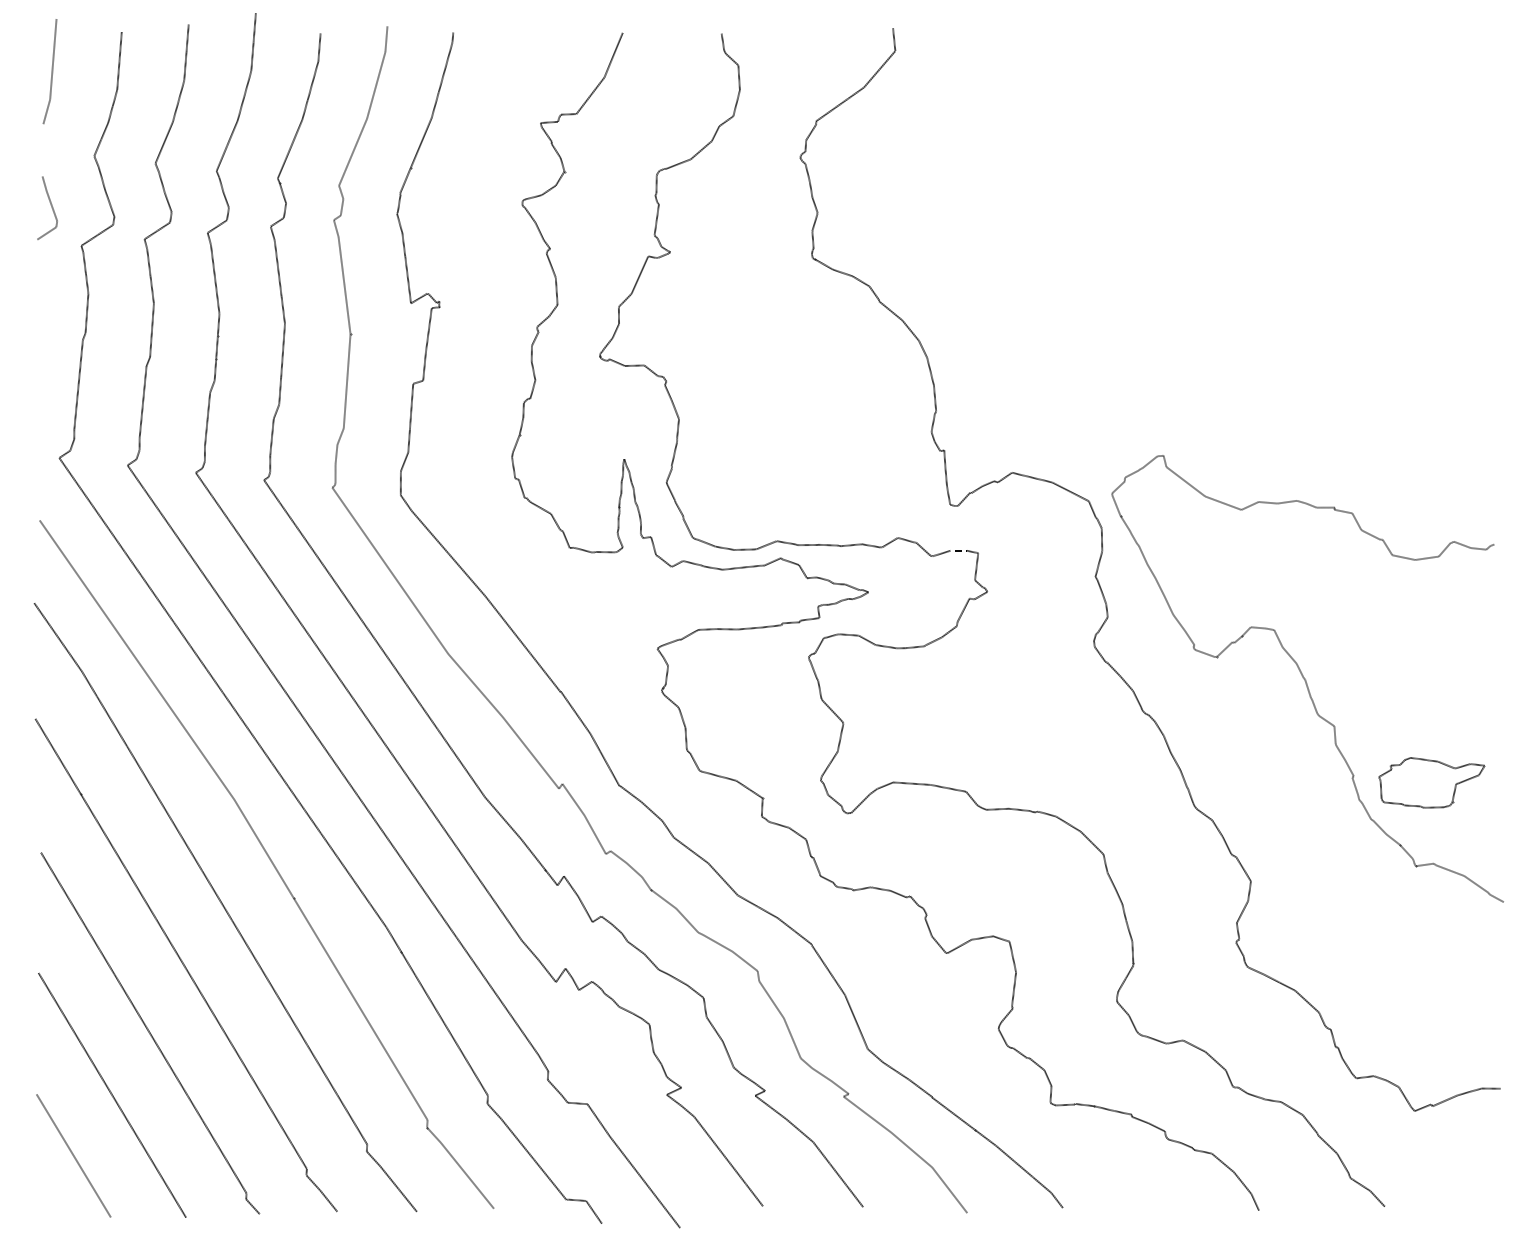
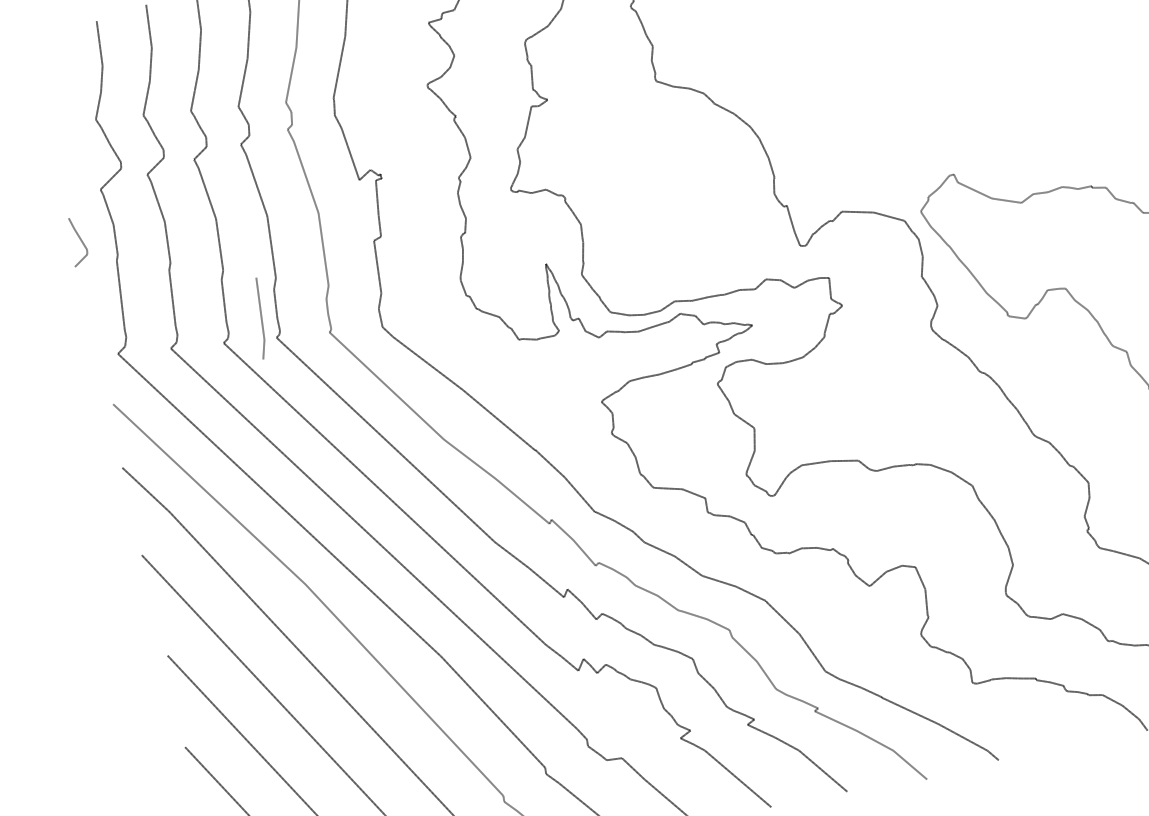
line: (51, 71) -> (260, 318), moved
curve: (50, 205) -> (79, 238), moved

